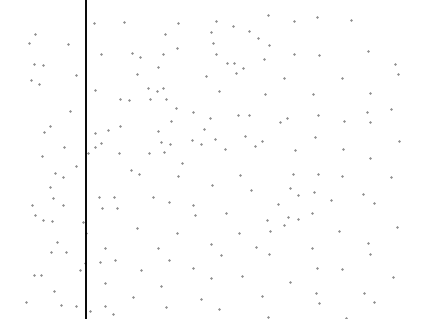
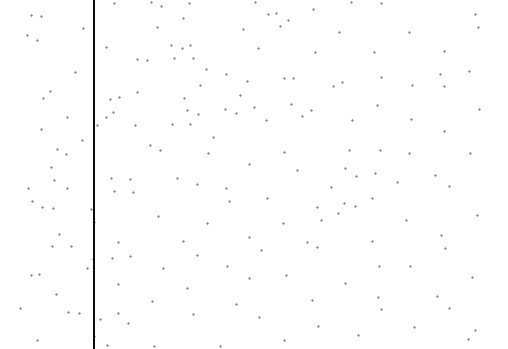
part: (243, 115) -> (288, 78), size x0.62
part: (102, 132) -> (115, 99), size x0.62
part: (263, 251) -> (312, 245), size x0.62
part: (69, 306) -> (74, 313), size x0.62

